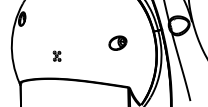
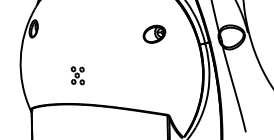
part: (117, 42) -> (154, 33), moved
part: (56, 56) -> (77, 75), size x1.43

